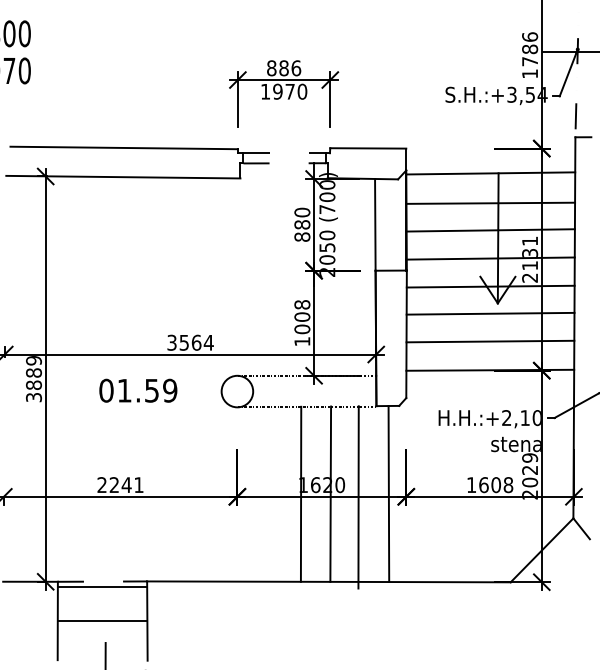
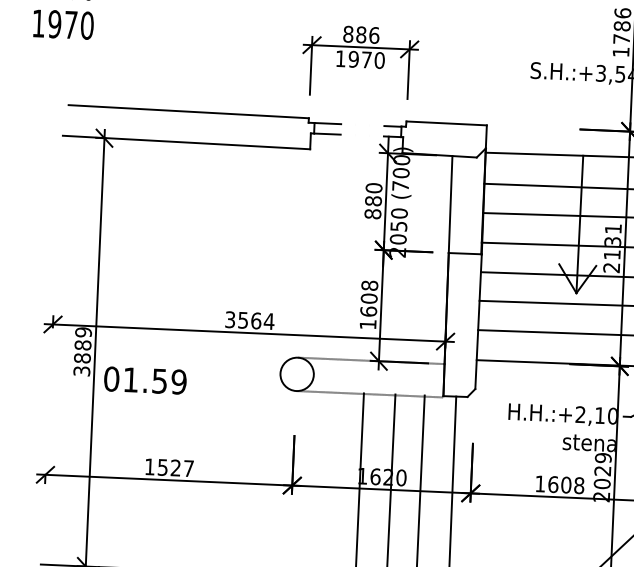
text: (302, 329) -> (368, 311), 1008 -> 1608
text: (138, 390) -> (145, 380), moved
text: (120, 485) -> (169, 468), 2241 -> 1527

